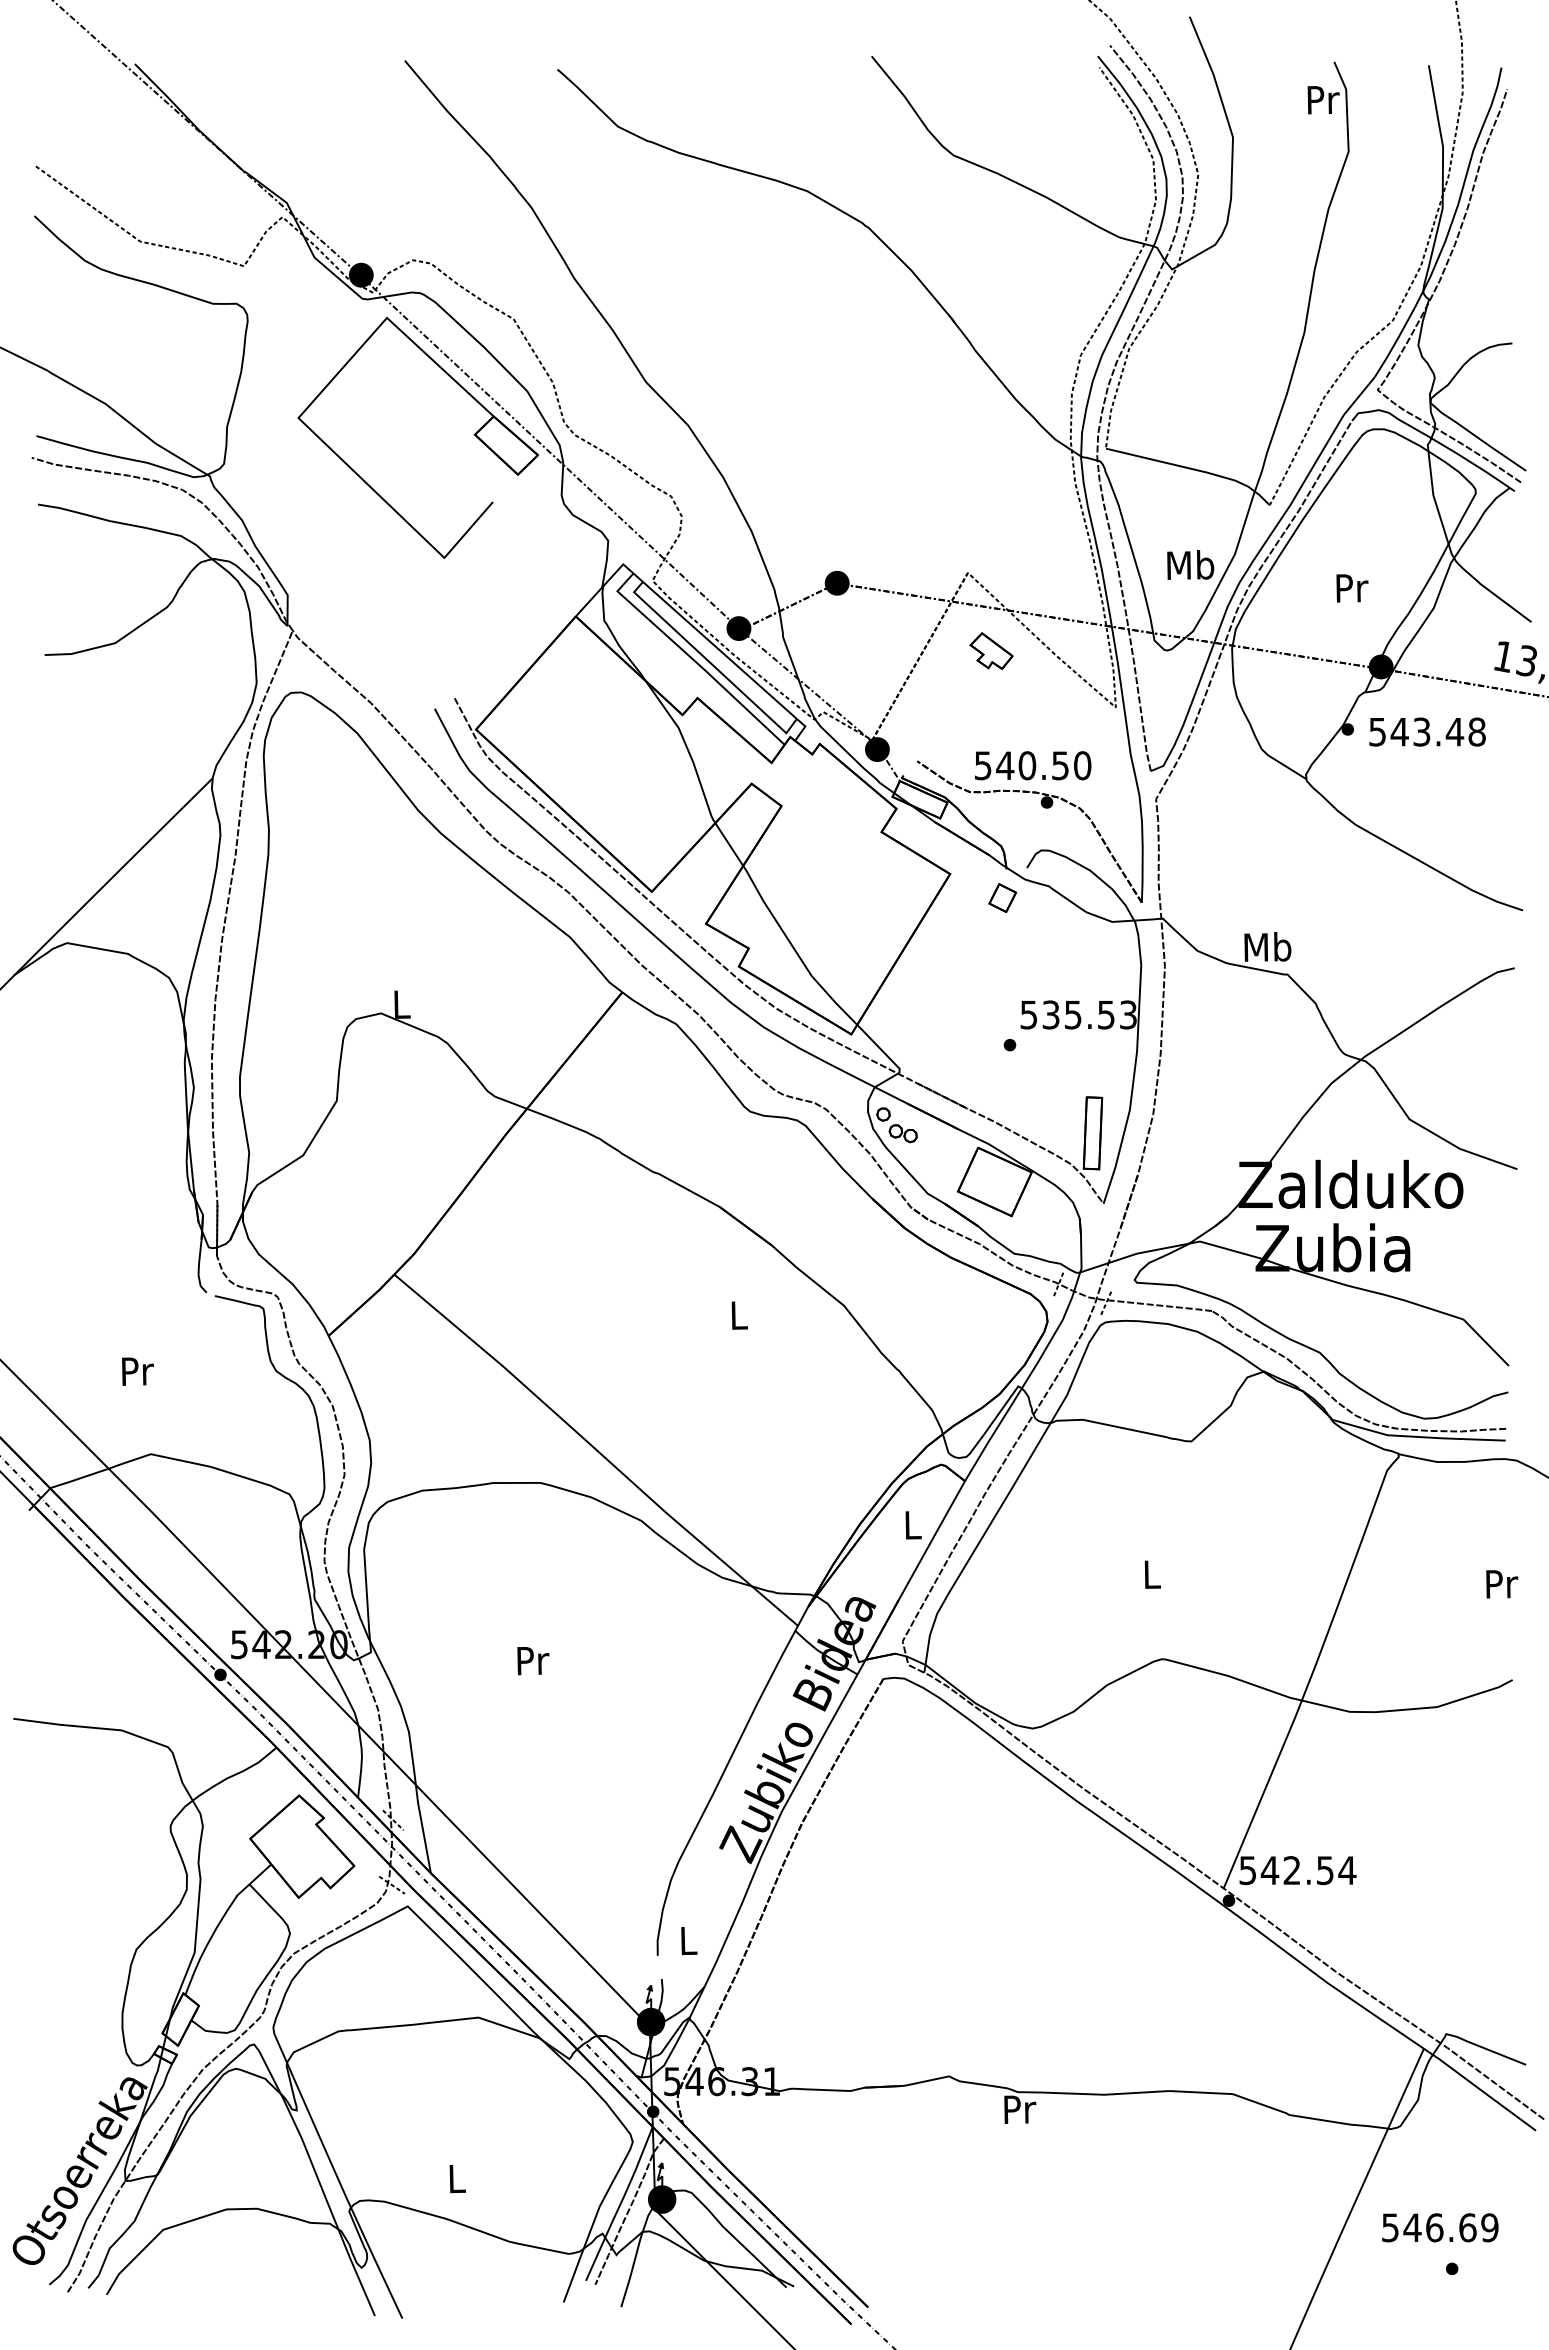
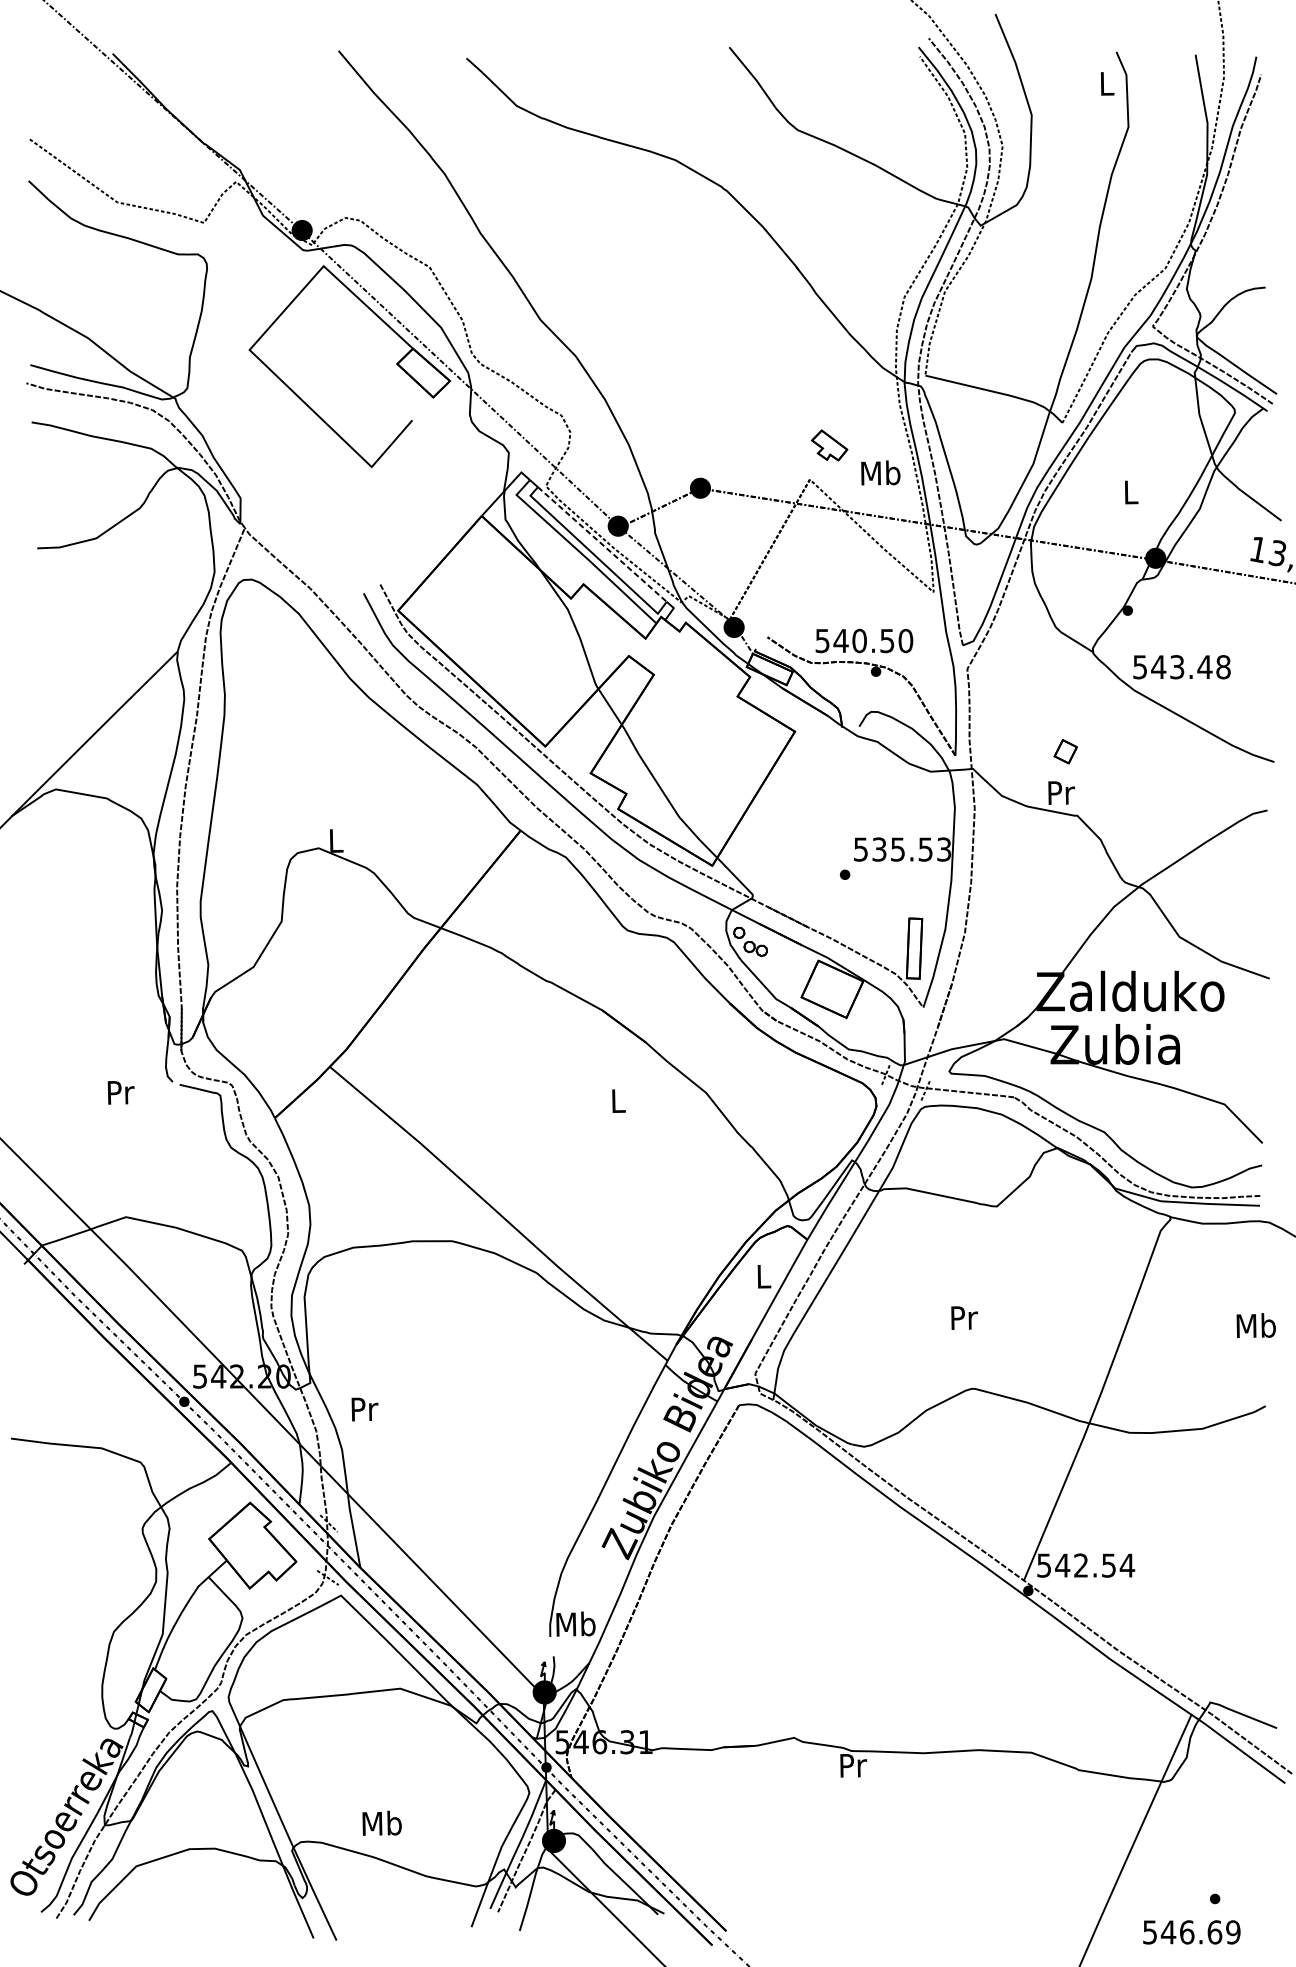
text: (1323, 100) -> (1107, 84), Pr -> L
text: (1190, 564) -> (880, 472), moved
text: (1352, 588) -> (1131, 492), Pr -> L
line: (720, 650) -> (602, 544), solid -> dashed
part: (991, 650) -> (829, 444), moved
text: (1427, 731) -> (1181, 666), moved
part: (1002, 897) -> (1065, 751), moved
text: (1267, 946) -> (1060, 792), Mb -> Pr
text: (137, 1371) -> (120, 1092), moved
text: (1152, 1574) -> (964, 1317), L -> Pr
text: (1500, 1583) -> (1255, 1325), Pr -> Mb
text: (533, 1661) -> (365, 1409), moved
text: (688, 1940) -> (576, 1624), L -> Mb
text: (456, 2178) -> (381, 1823), L -> Mb
text: (1440, 2227) -> (1191, 1932), moved

